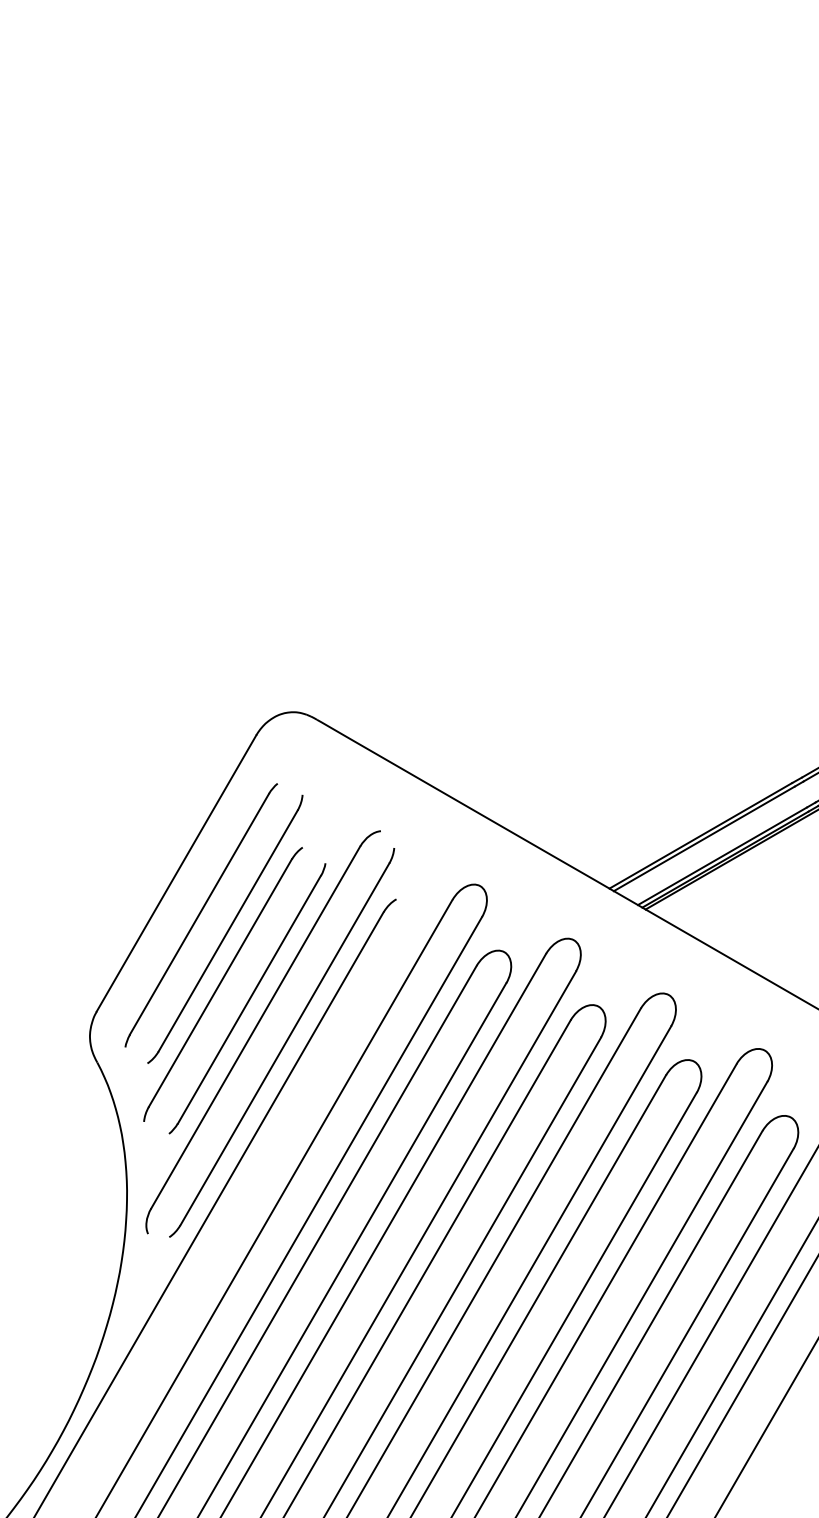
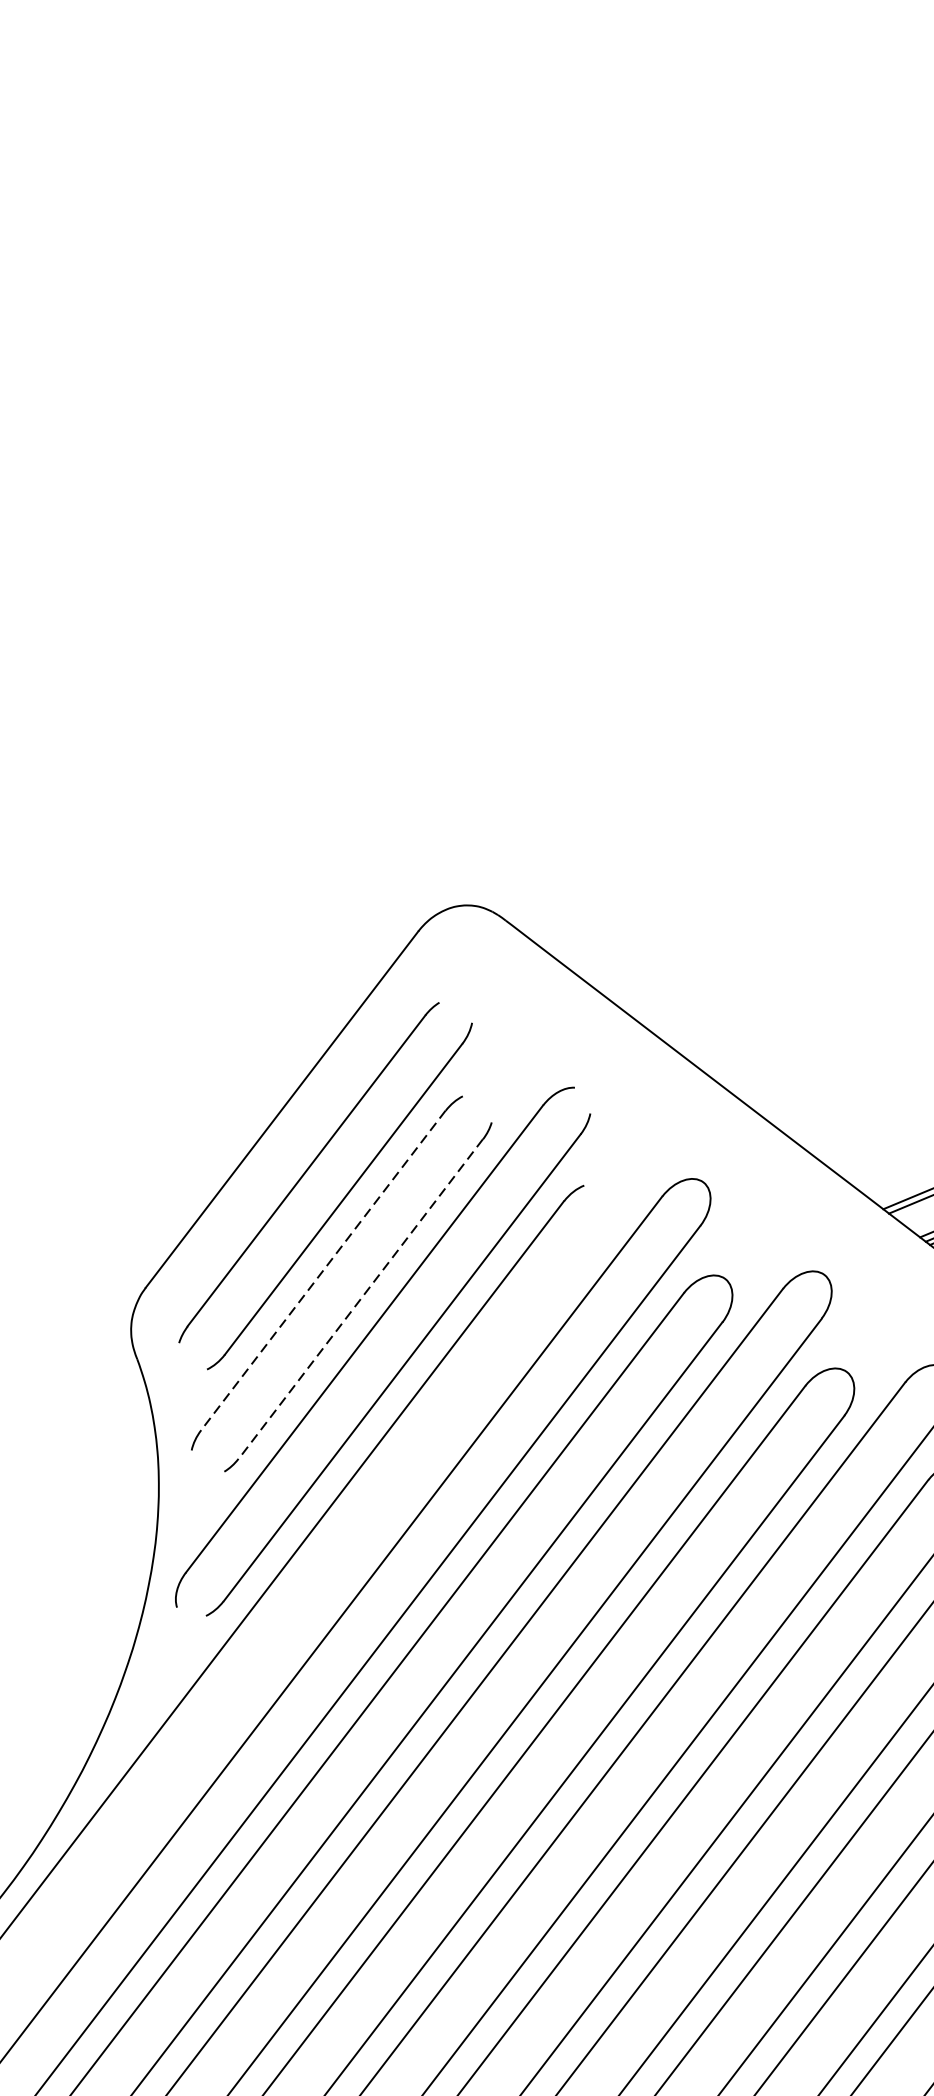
line: (220, 983) -> (323, 1271), solid -> dashed
line: (249, 999) -> (360, 1298), solid -> dashed

